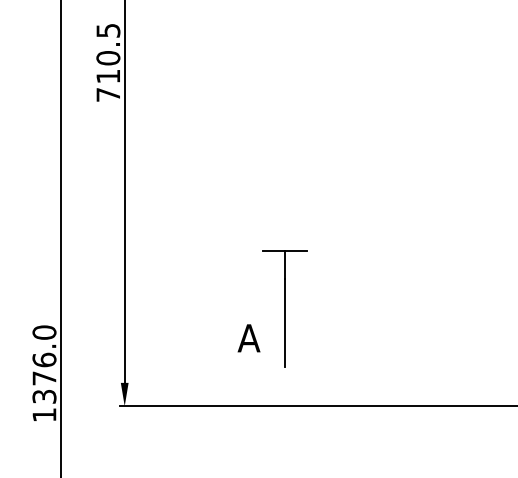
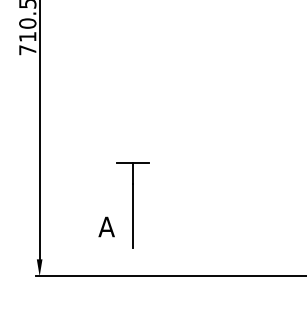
part: (284, 308) -> (132, 205), moved

